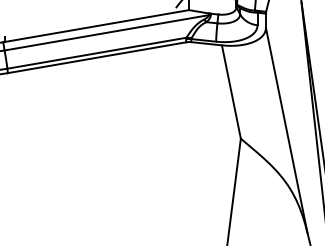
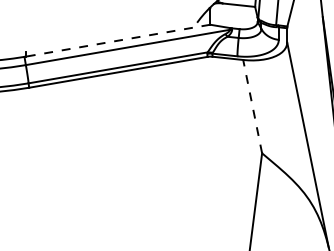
line: (96, 25) -> (117, 40), solid -> dashed
line: (231, 91) -> (252, 106), solid -> dashed

